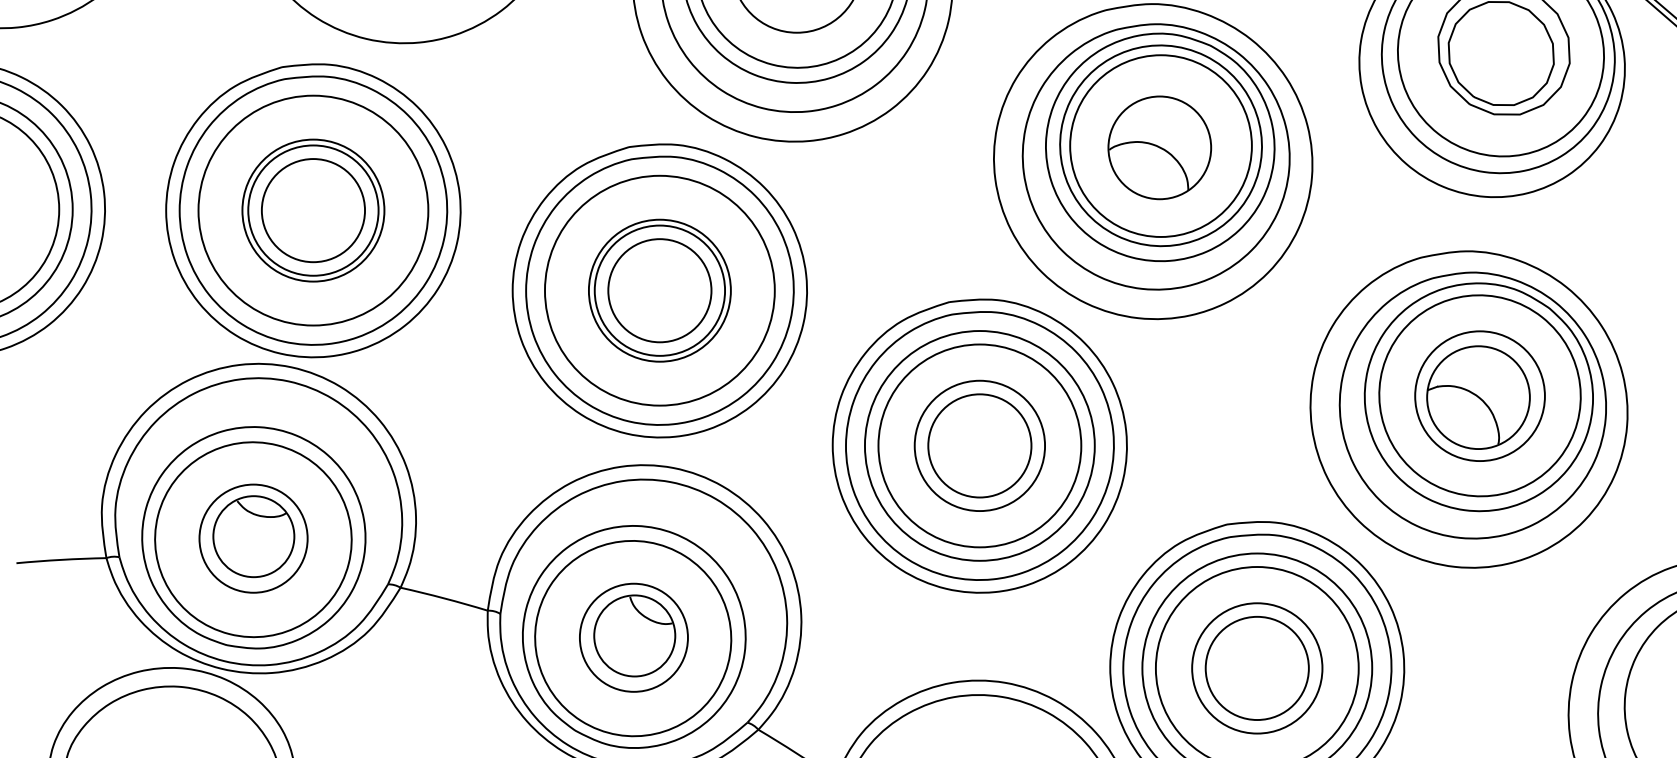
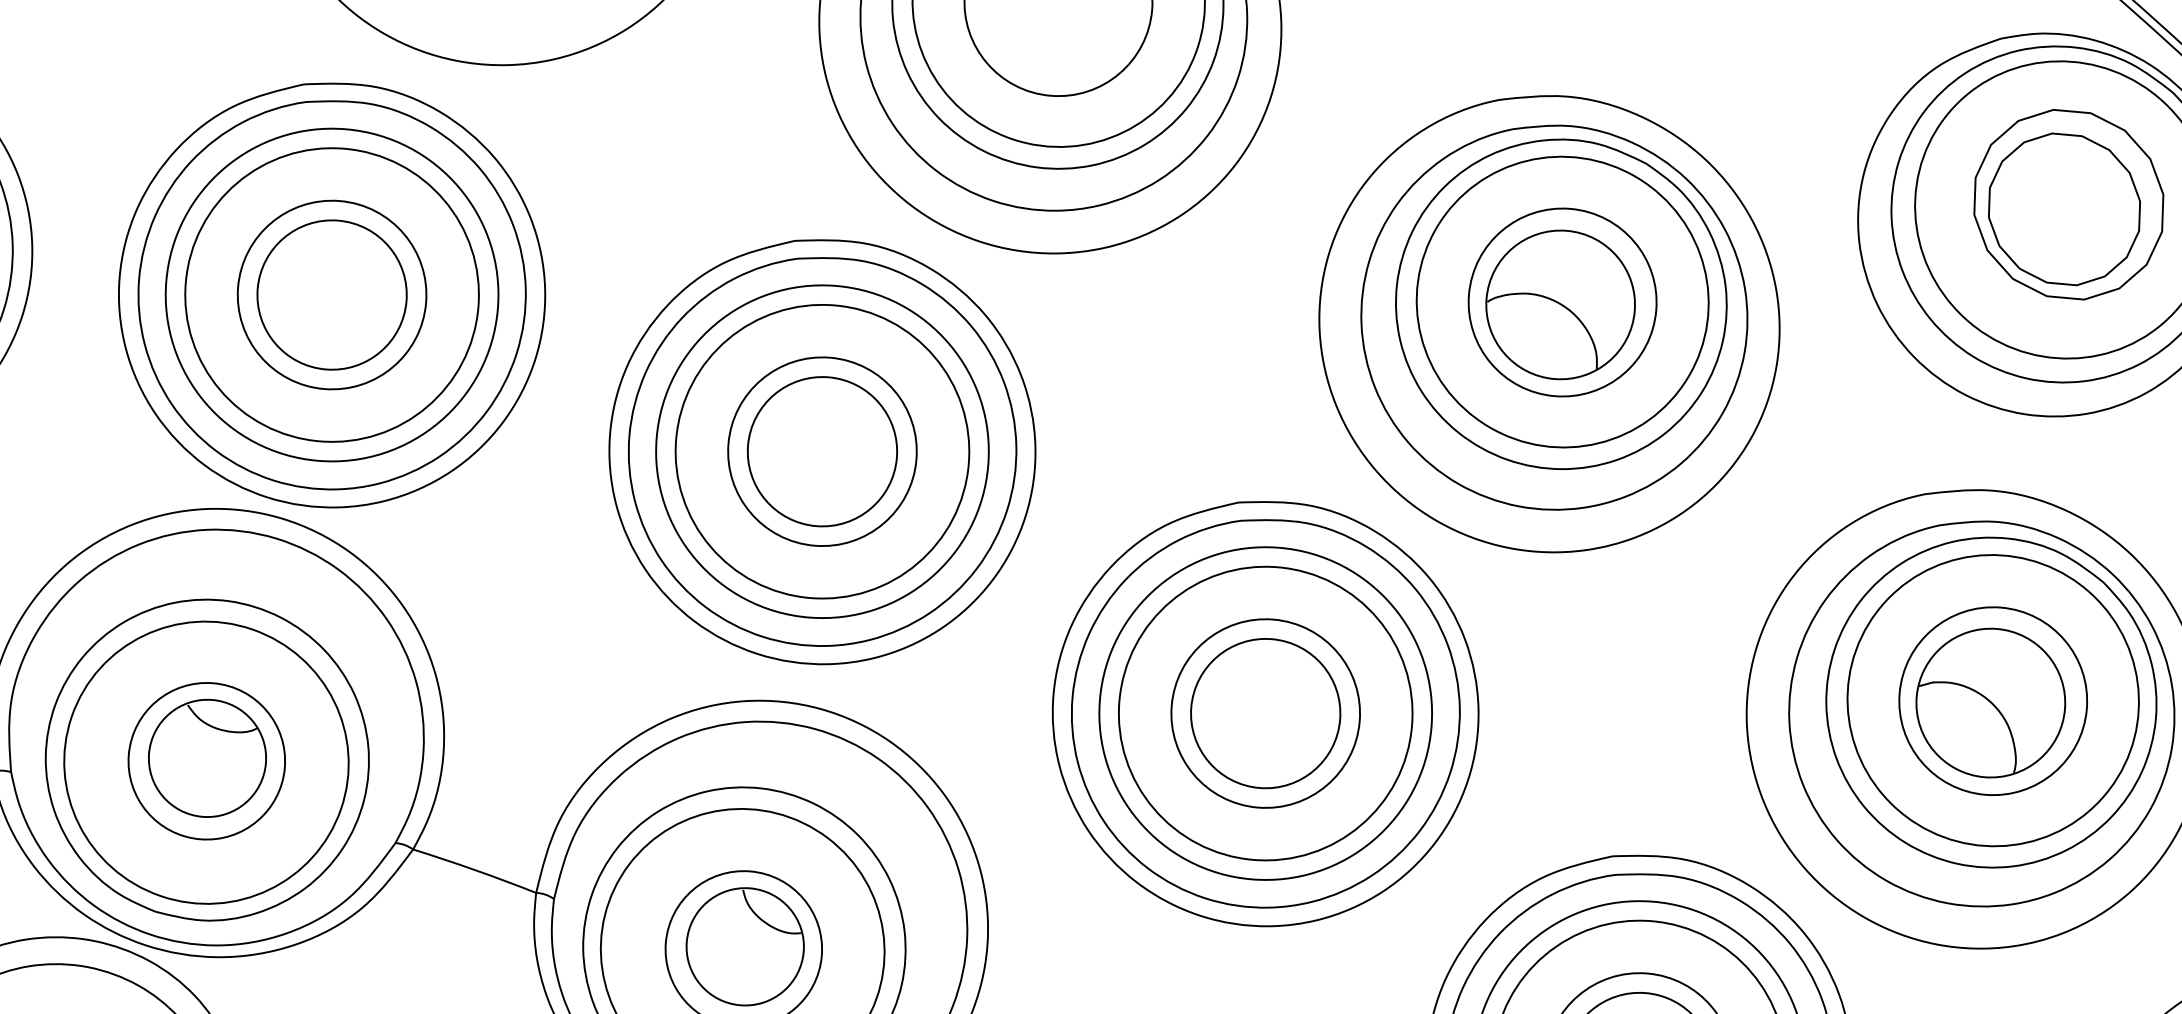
circle: (1160, 146) -> (1561, 303), size x0.71
circle: (313, 210) -> (332, 294), size x1.43
circle: (659, 290) -> (821, 451), size x1.43

